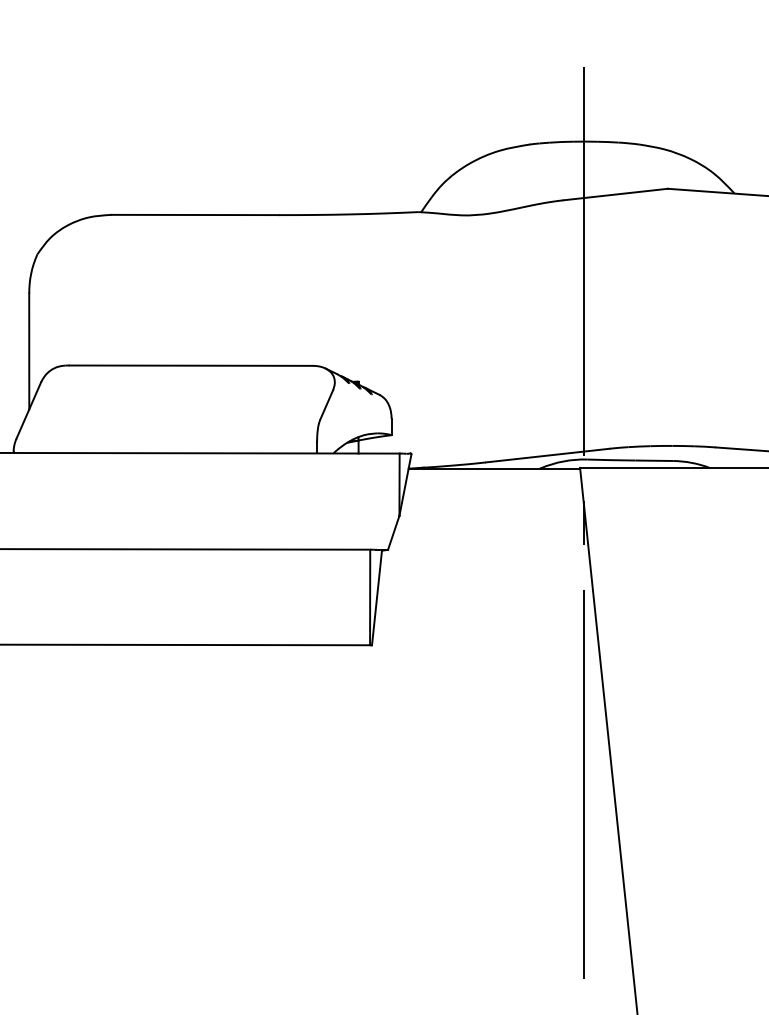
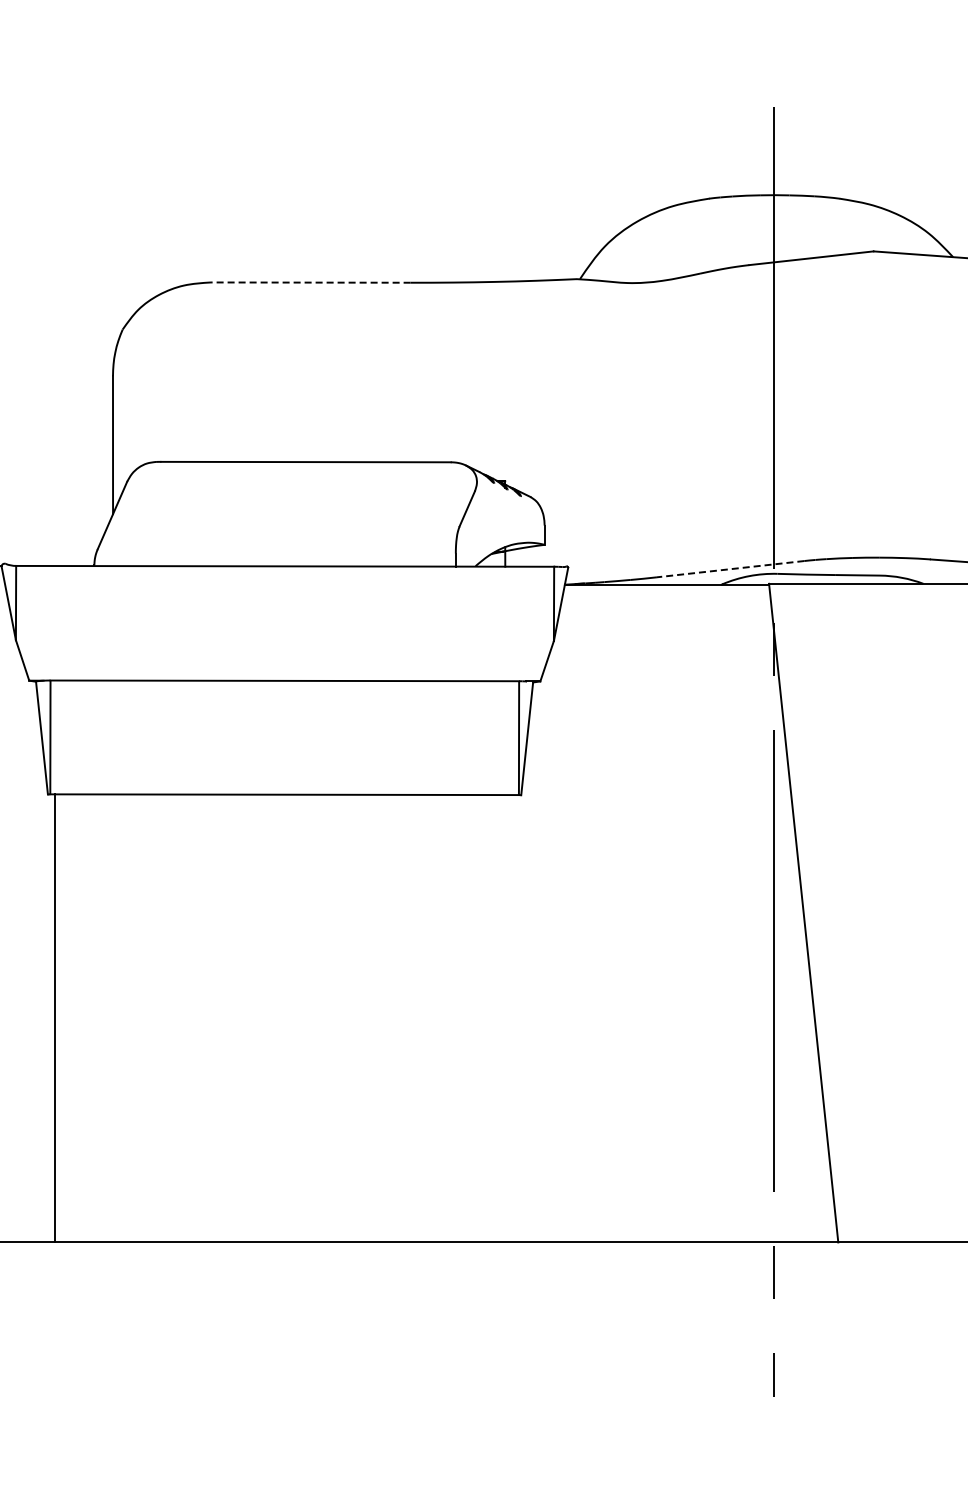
line: (195, 214) -> (310, 282), solid -> dashed
line: (547, 455) -> (730, 569), solid -> dashed

